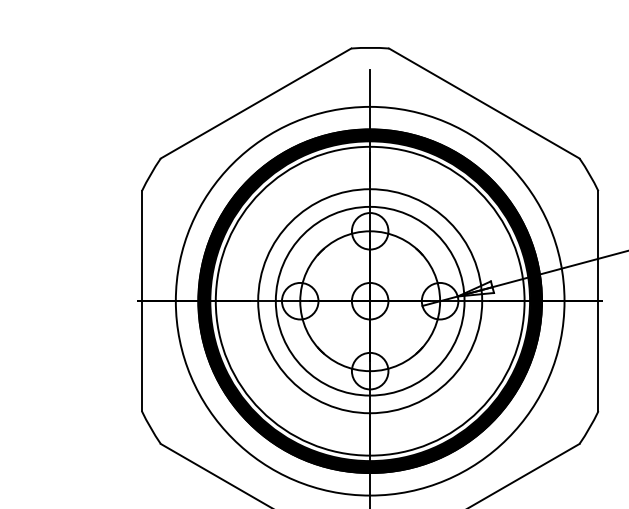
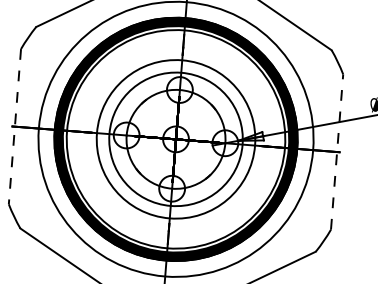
line: (141, 301) -> (14, 126), solid -> dashed
line: (598, 301) -> (337, 152), solid -> dashed

